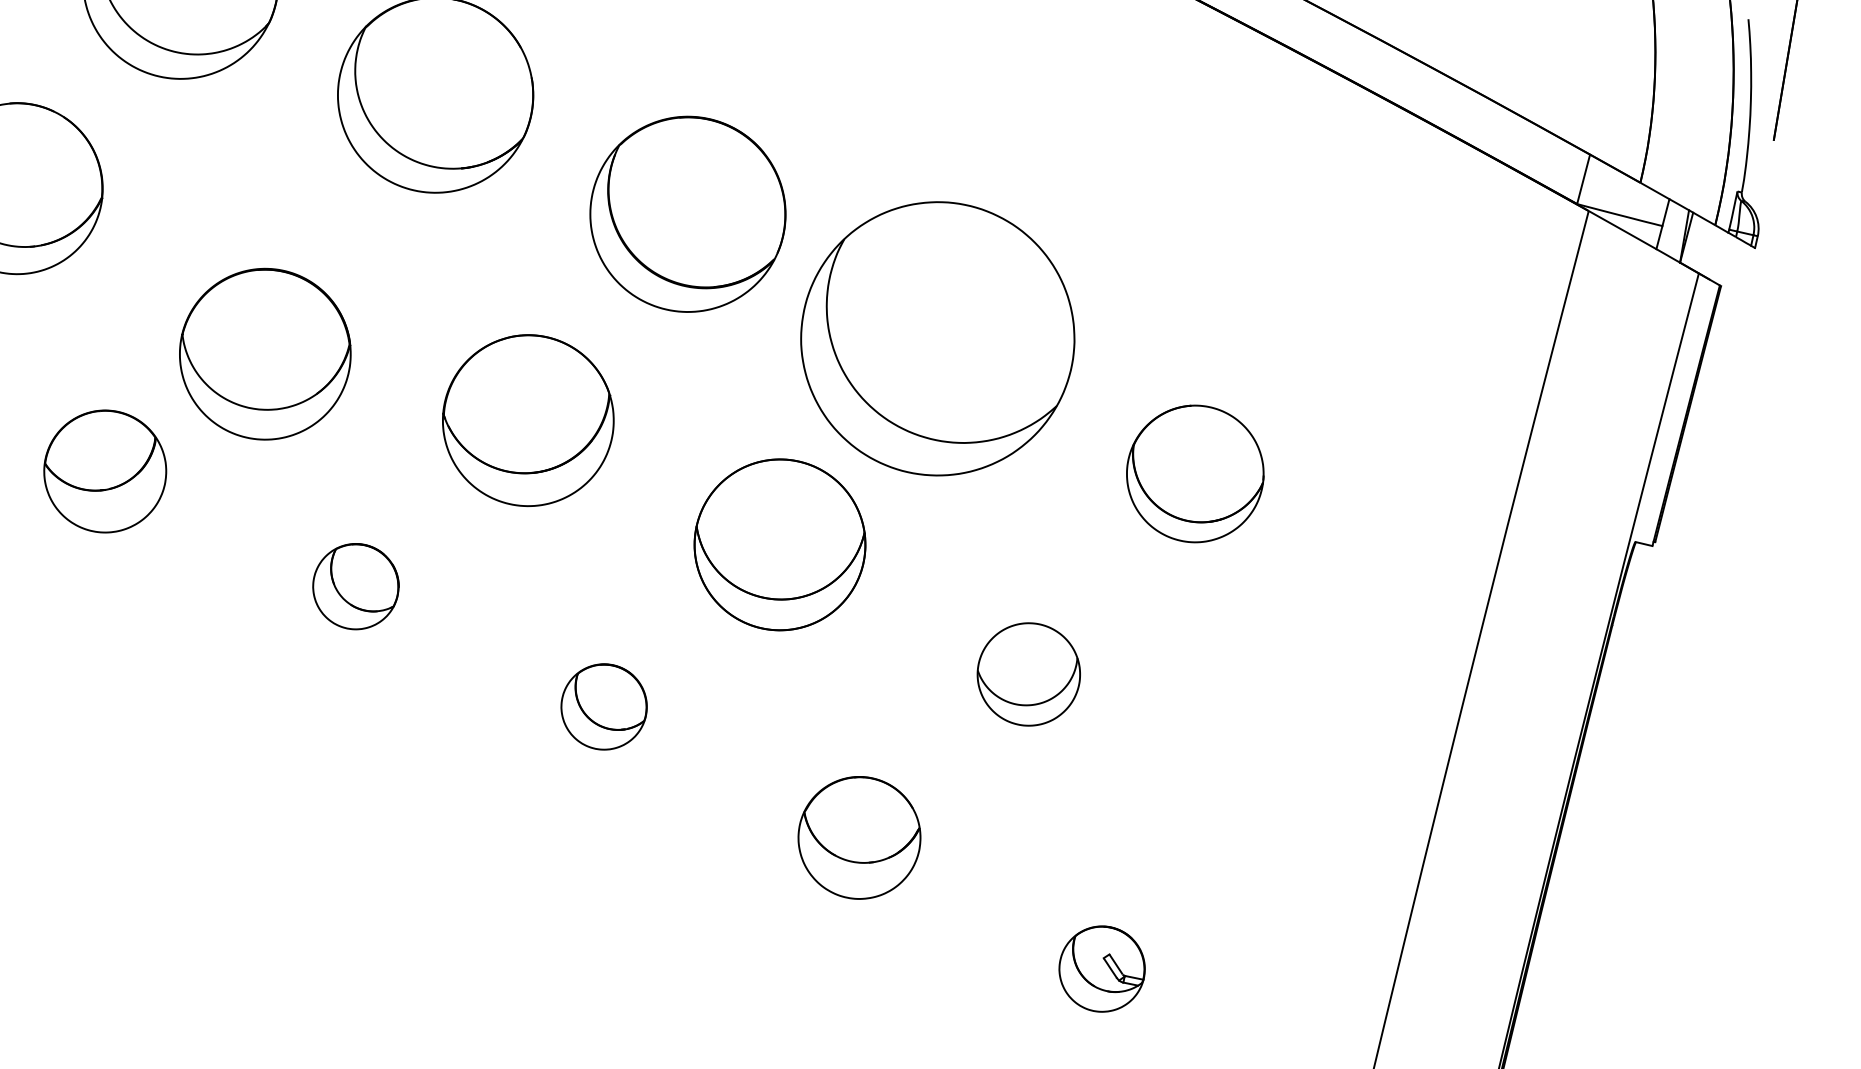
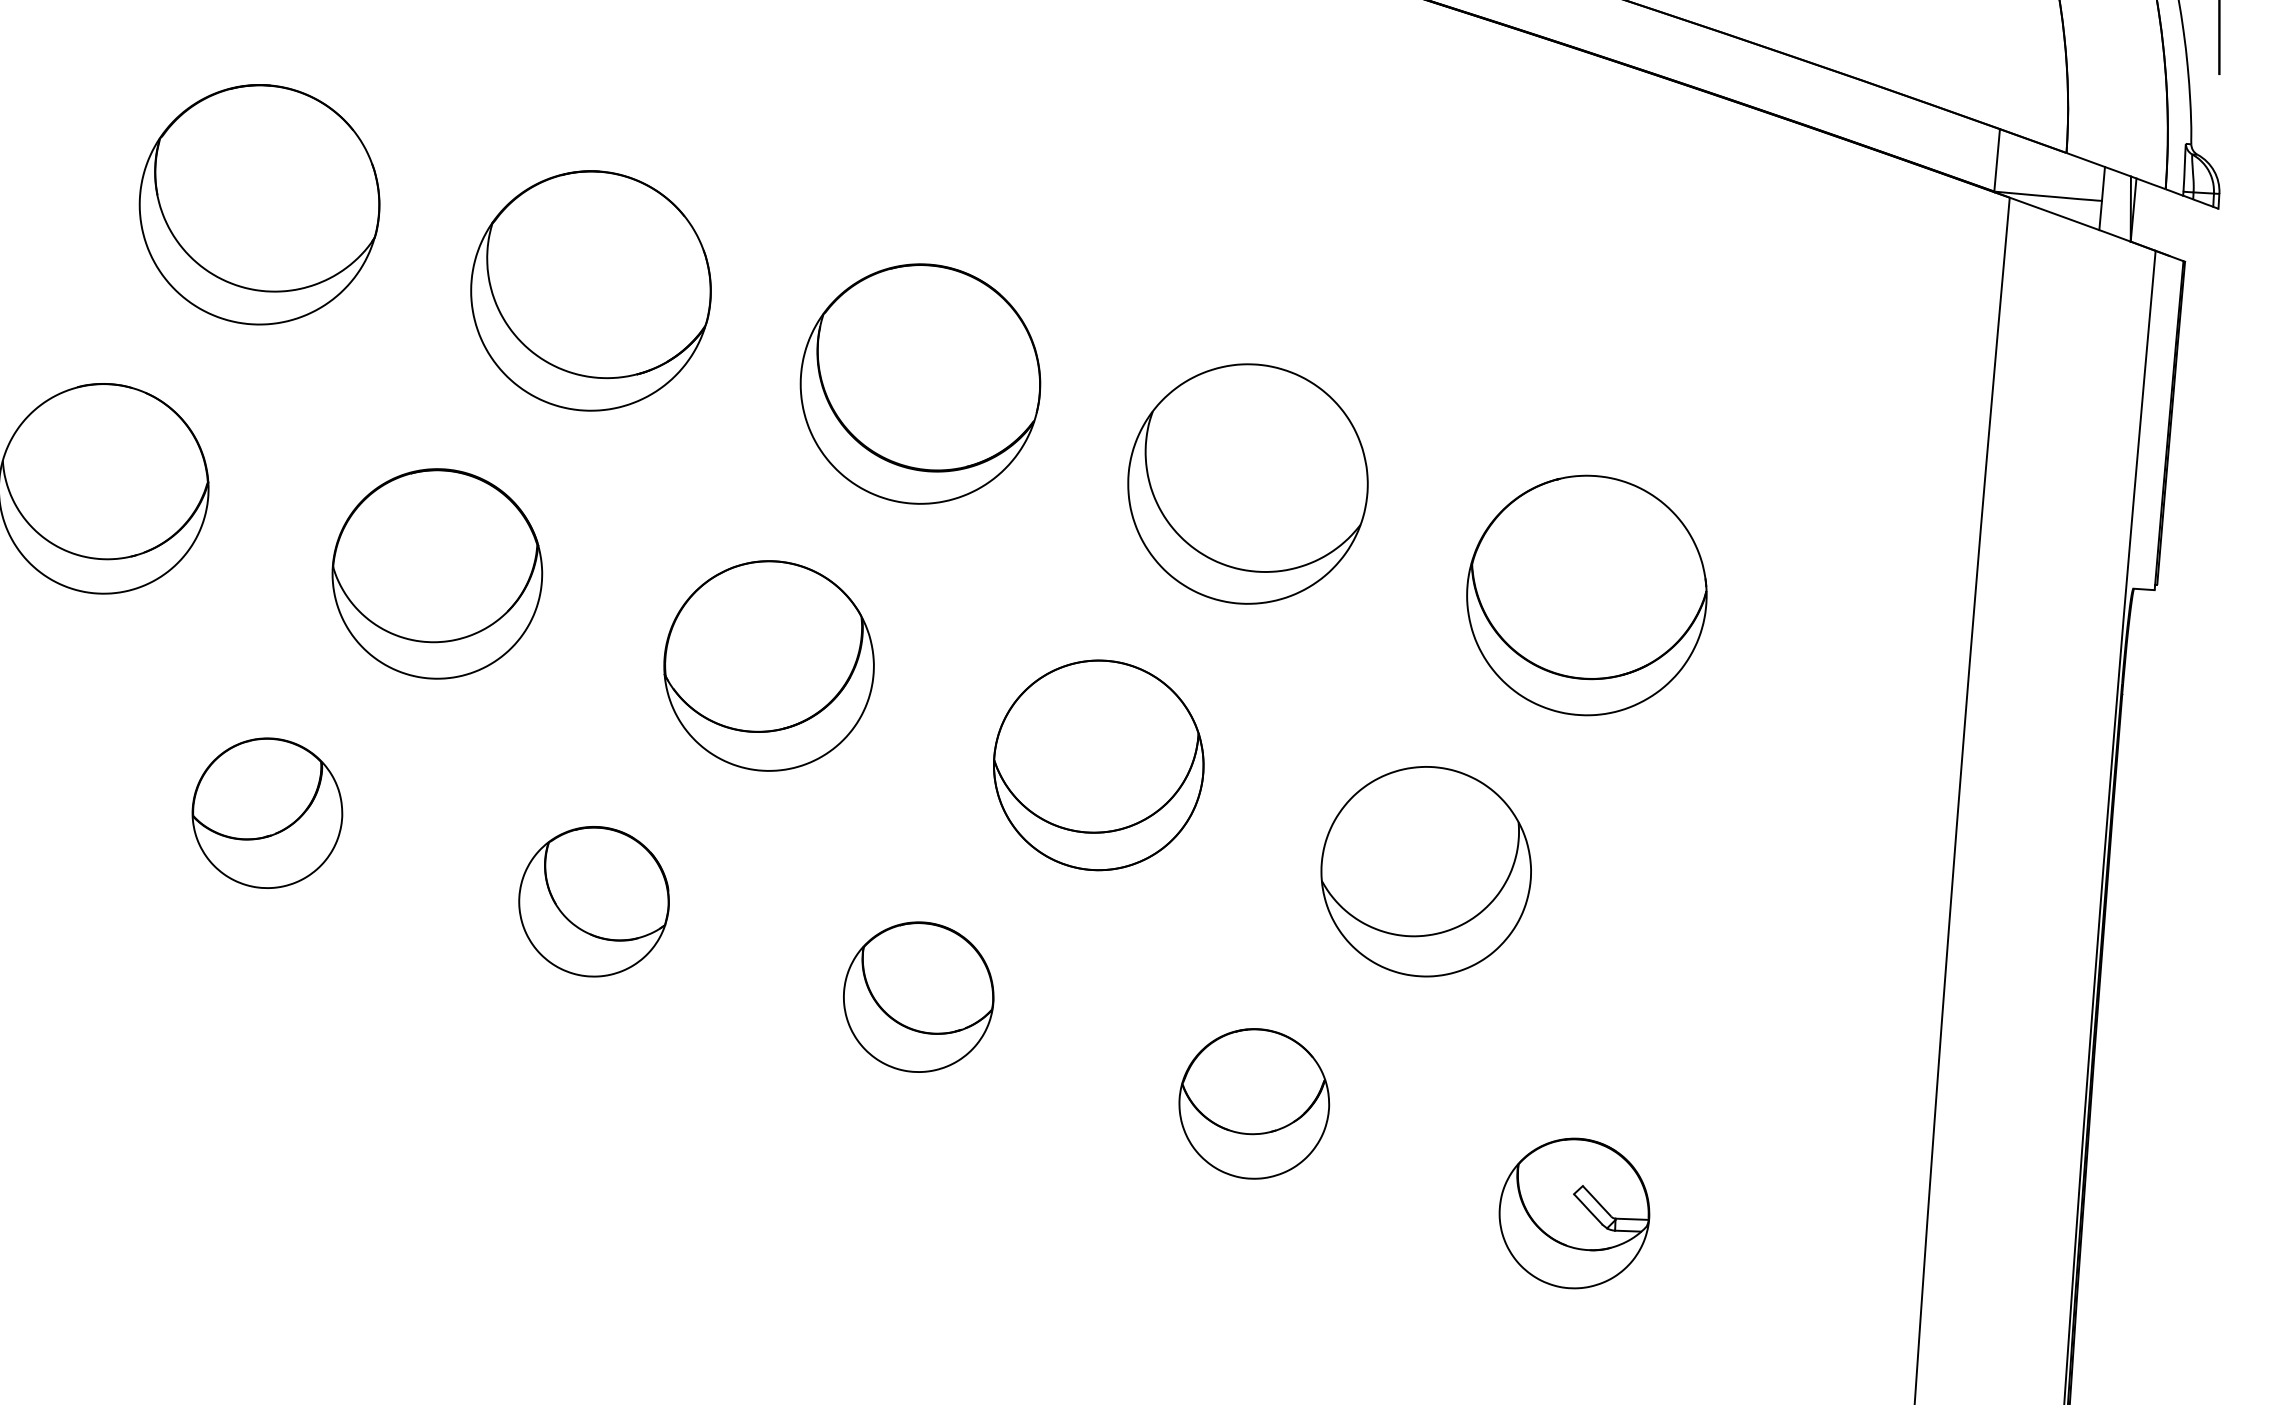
part: (937, 338) -> (1247, 483), size x0.71
part: (265, 353) -> (437, 573), moved
part: (1194, 473) -> (1586, 595), size x1.43
part: (355, 586) -> (593, 901), size x1.43
part: (1028, 674) -> (1425, 871), size x1.67
part: (604, 706) -> (918, 996), size x1.43
part: (1102, 969) -> (1574, 1213), size x1.43

